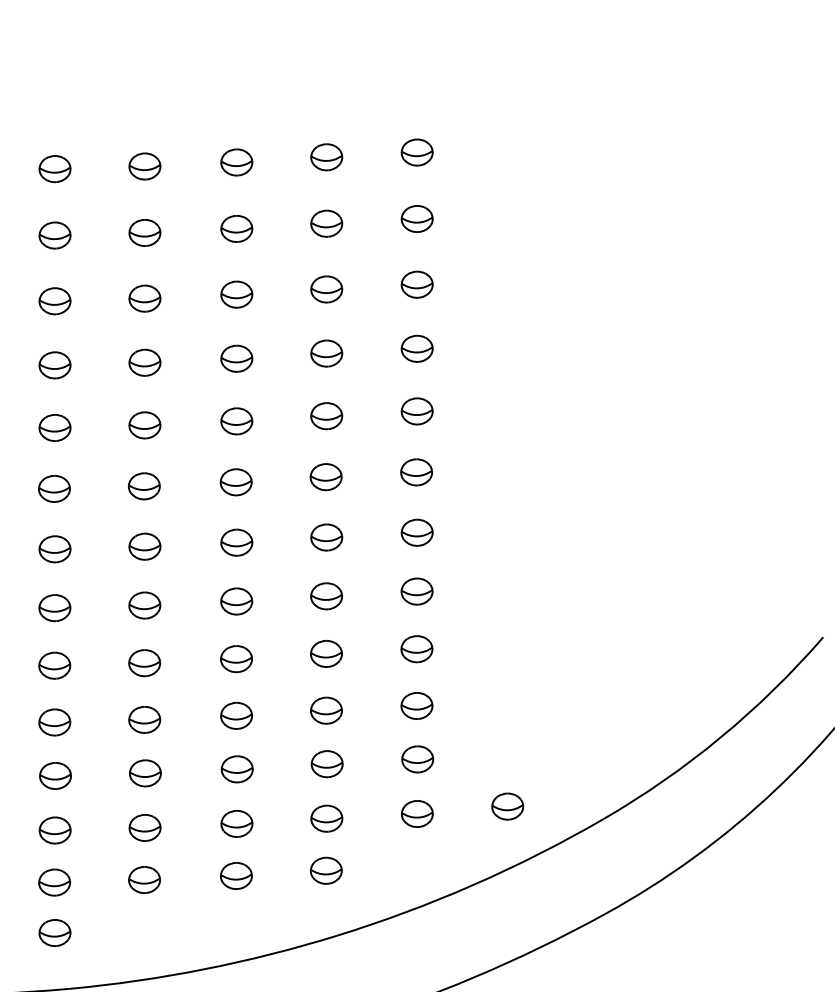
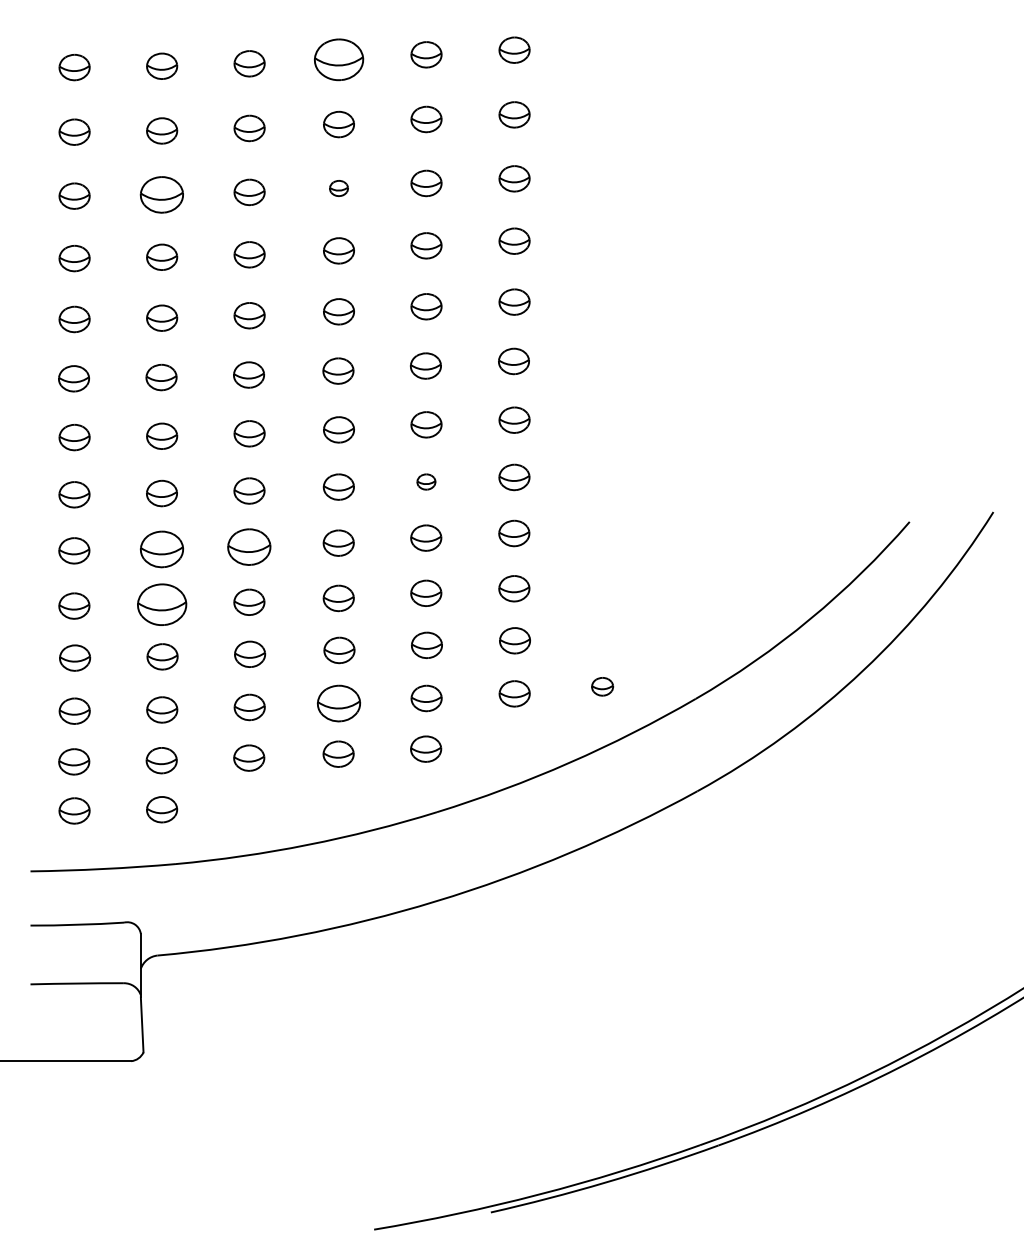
part: (236, 162) -> (338, 59), size x1.6
part: (236, 294) -> (338, 188), size x0.6
part: (55, 300) -> (162, 194), size x1.4
part: (326, 595) -> (426, 481), size x0.6
part: (144, 662) -> (249, 546), size x1.4
part: (54, 665) -> (161, 549), size x1.4
part: (54, 722) -> (161, 604), size x1.6
part: (507, 806) -> (602, 686), size x0.7
part: (237, 823) -> (339, 703), size x1.4

